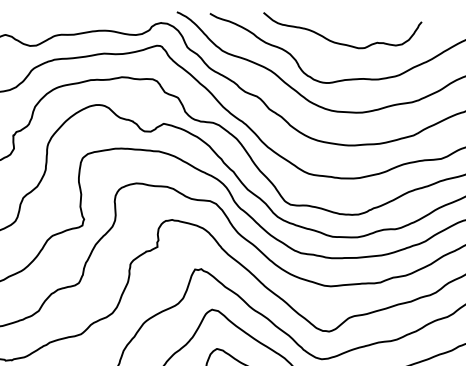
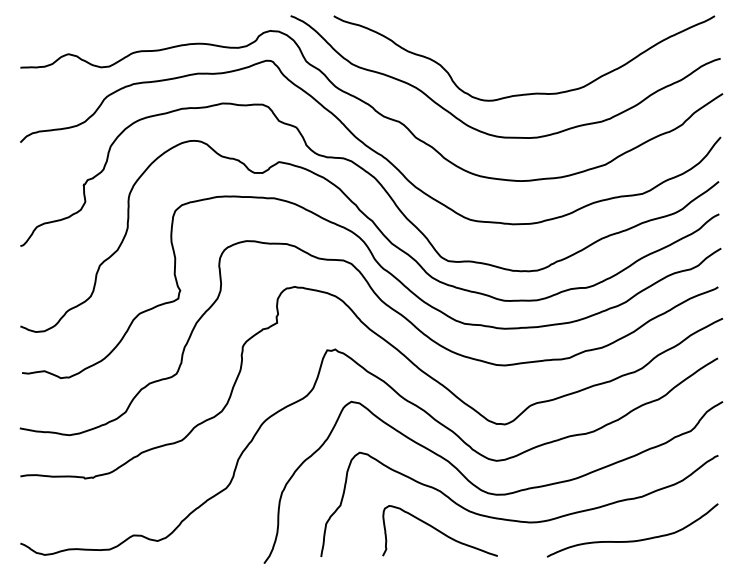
curve: (338, 42) -> (502, 47), removed

